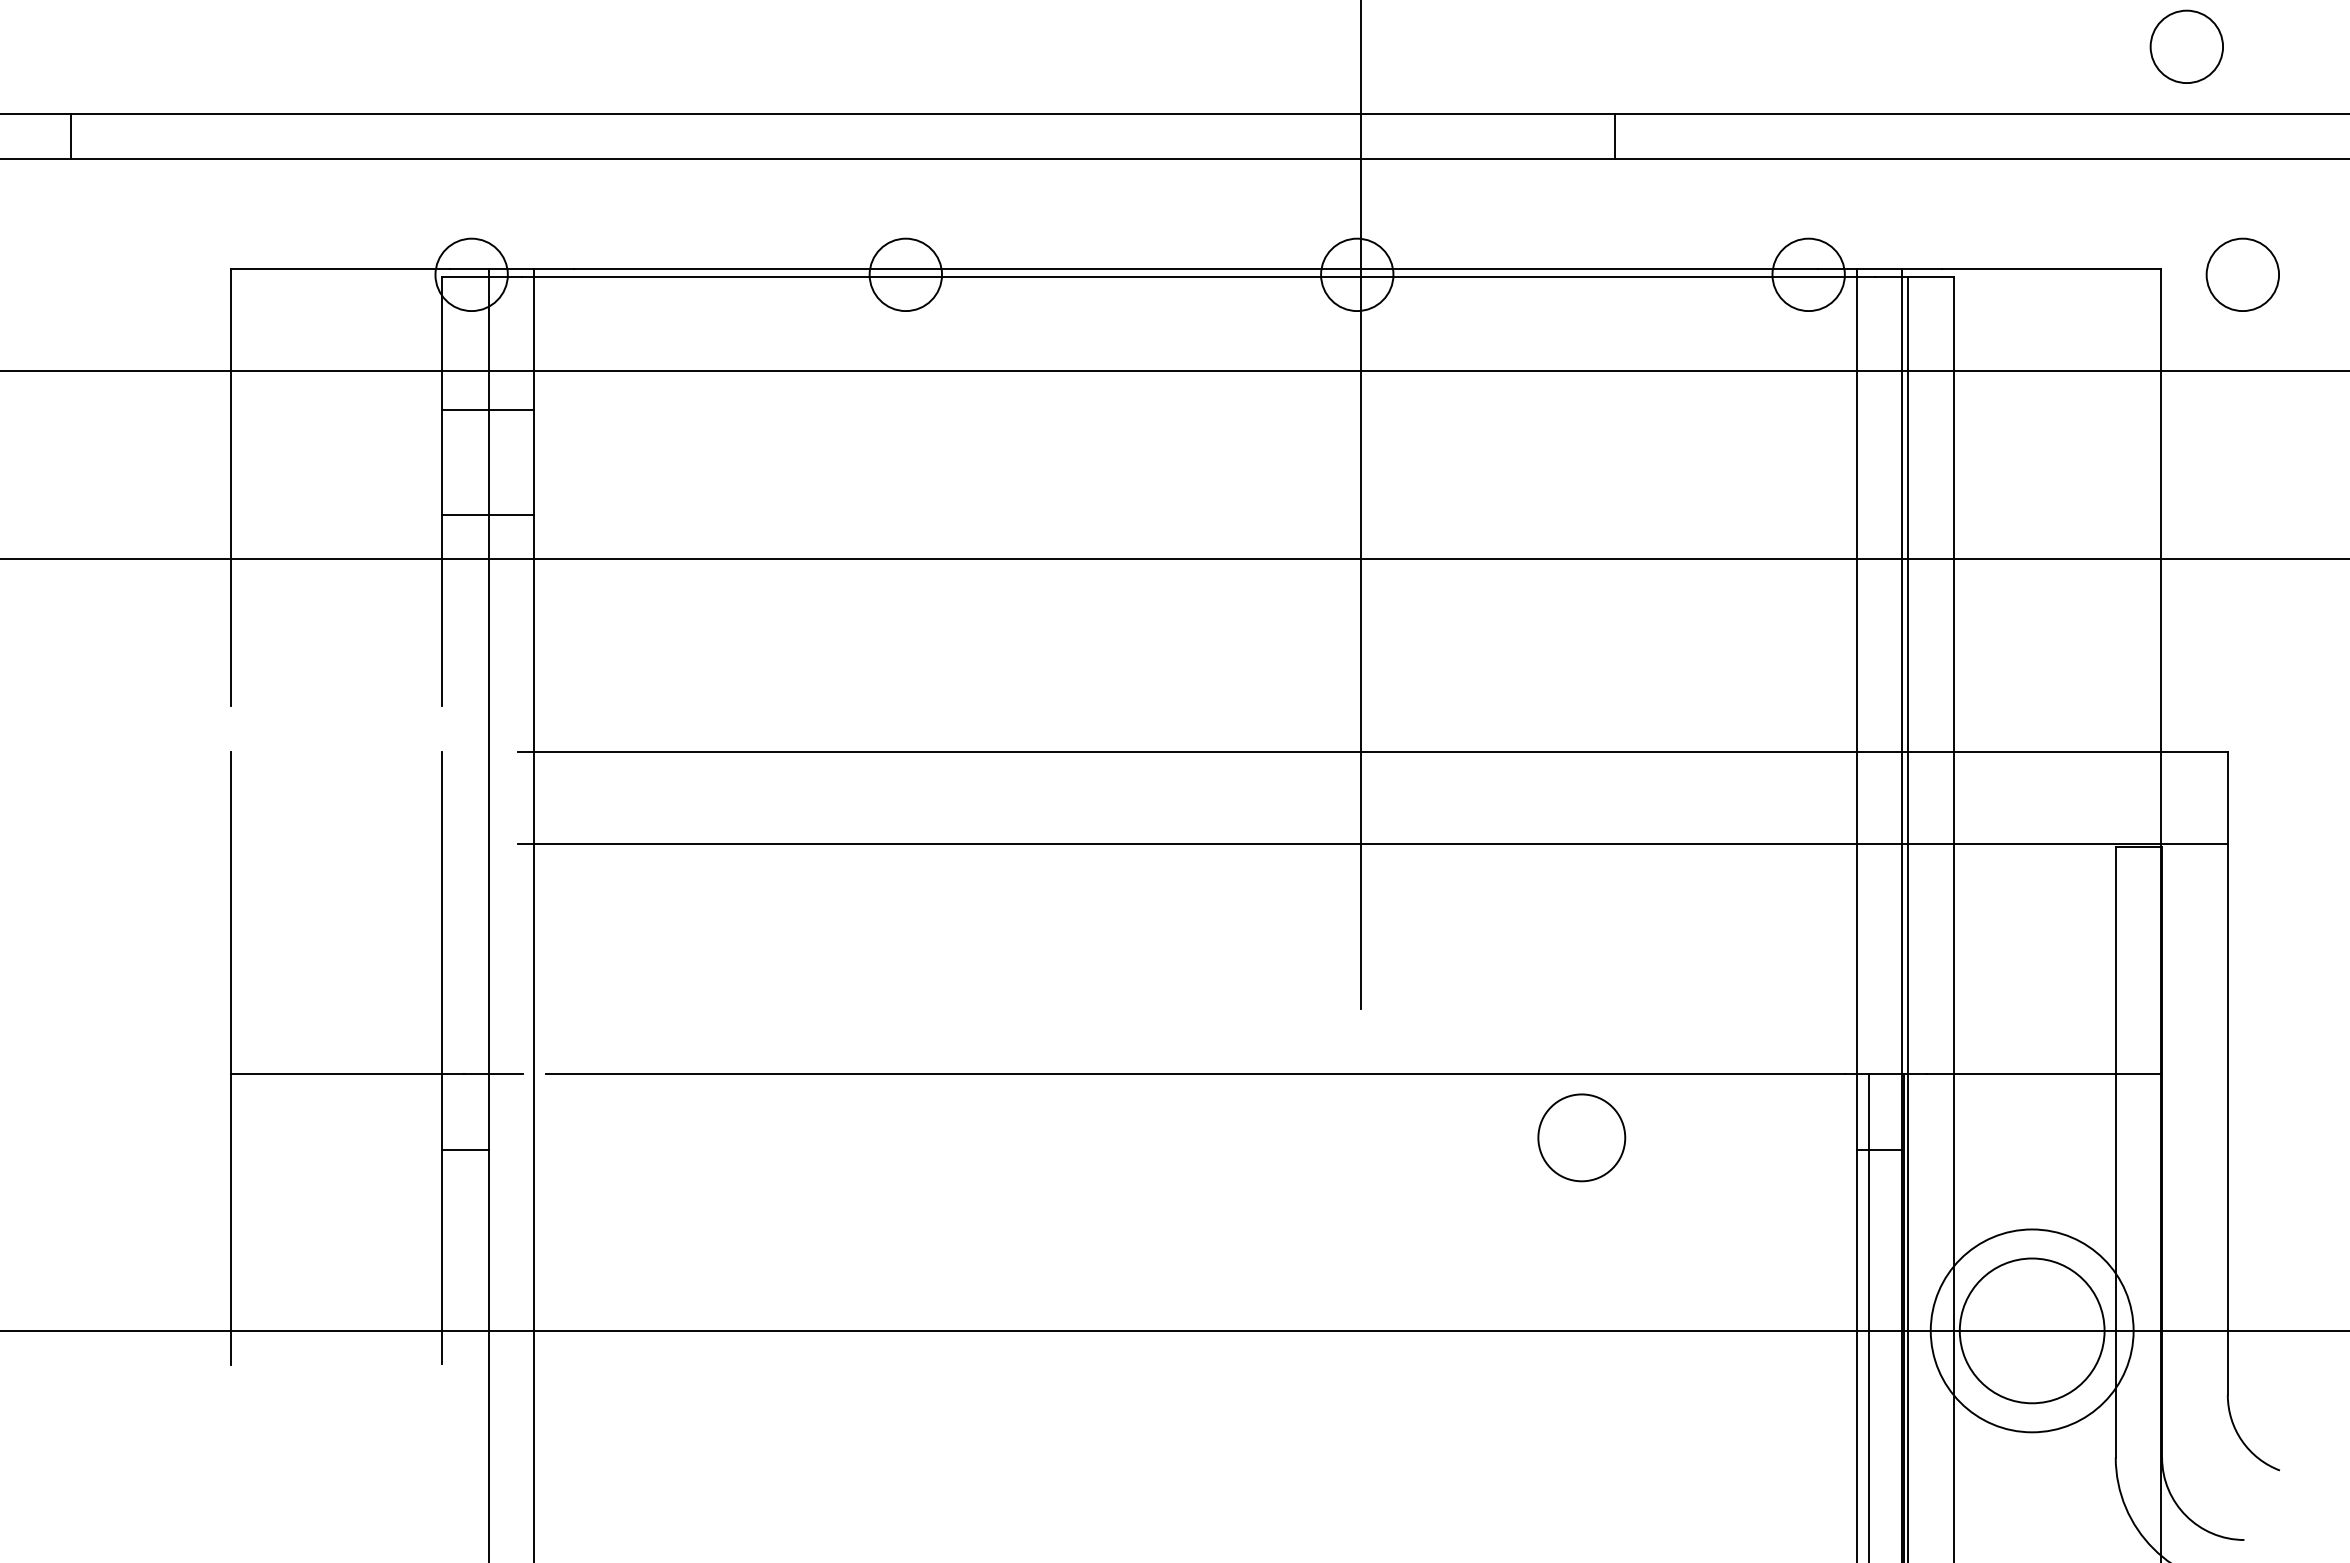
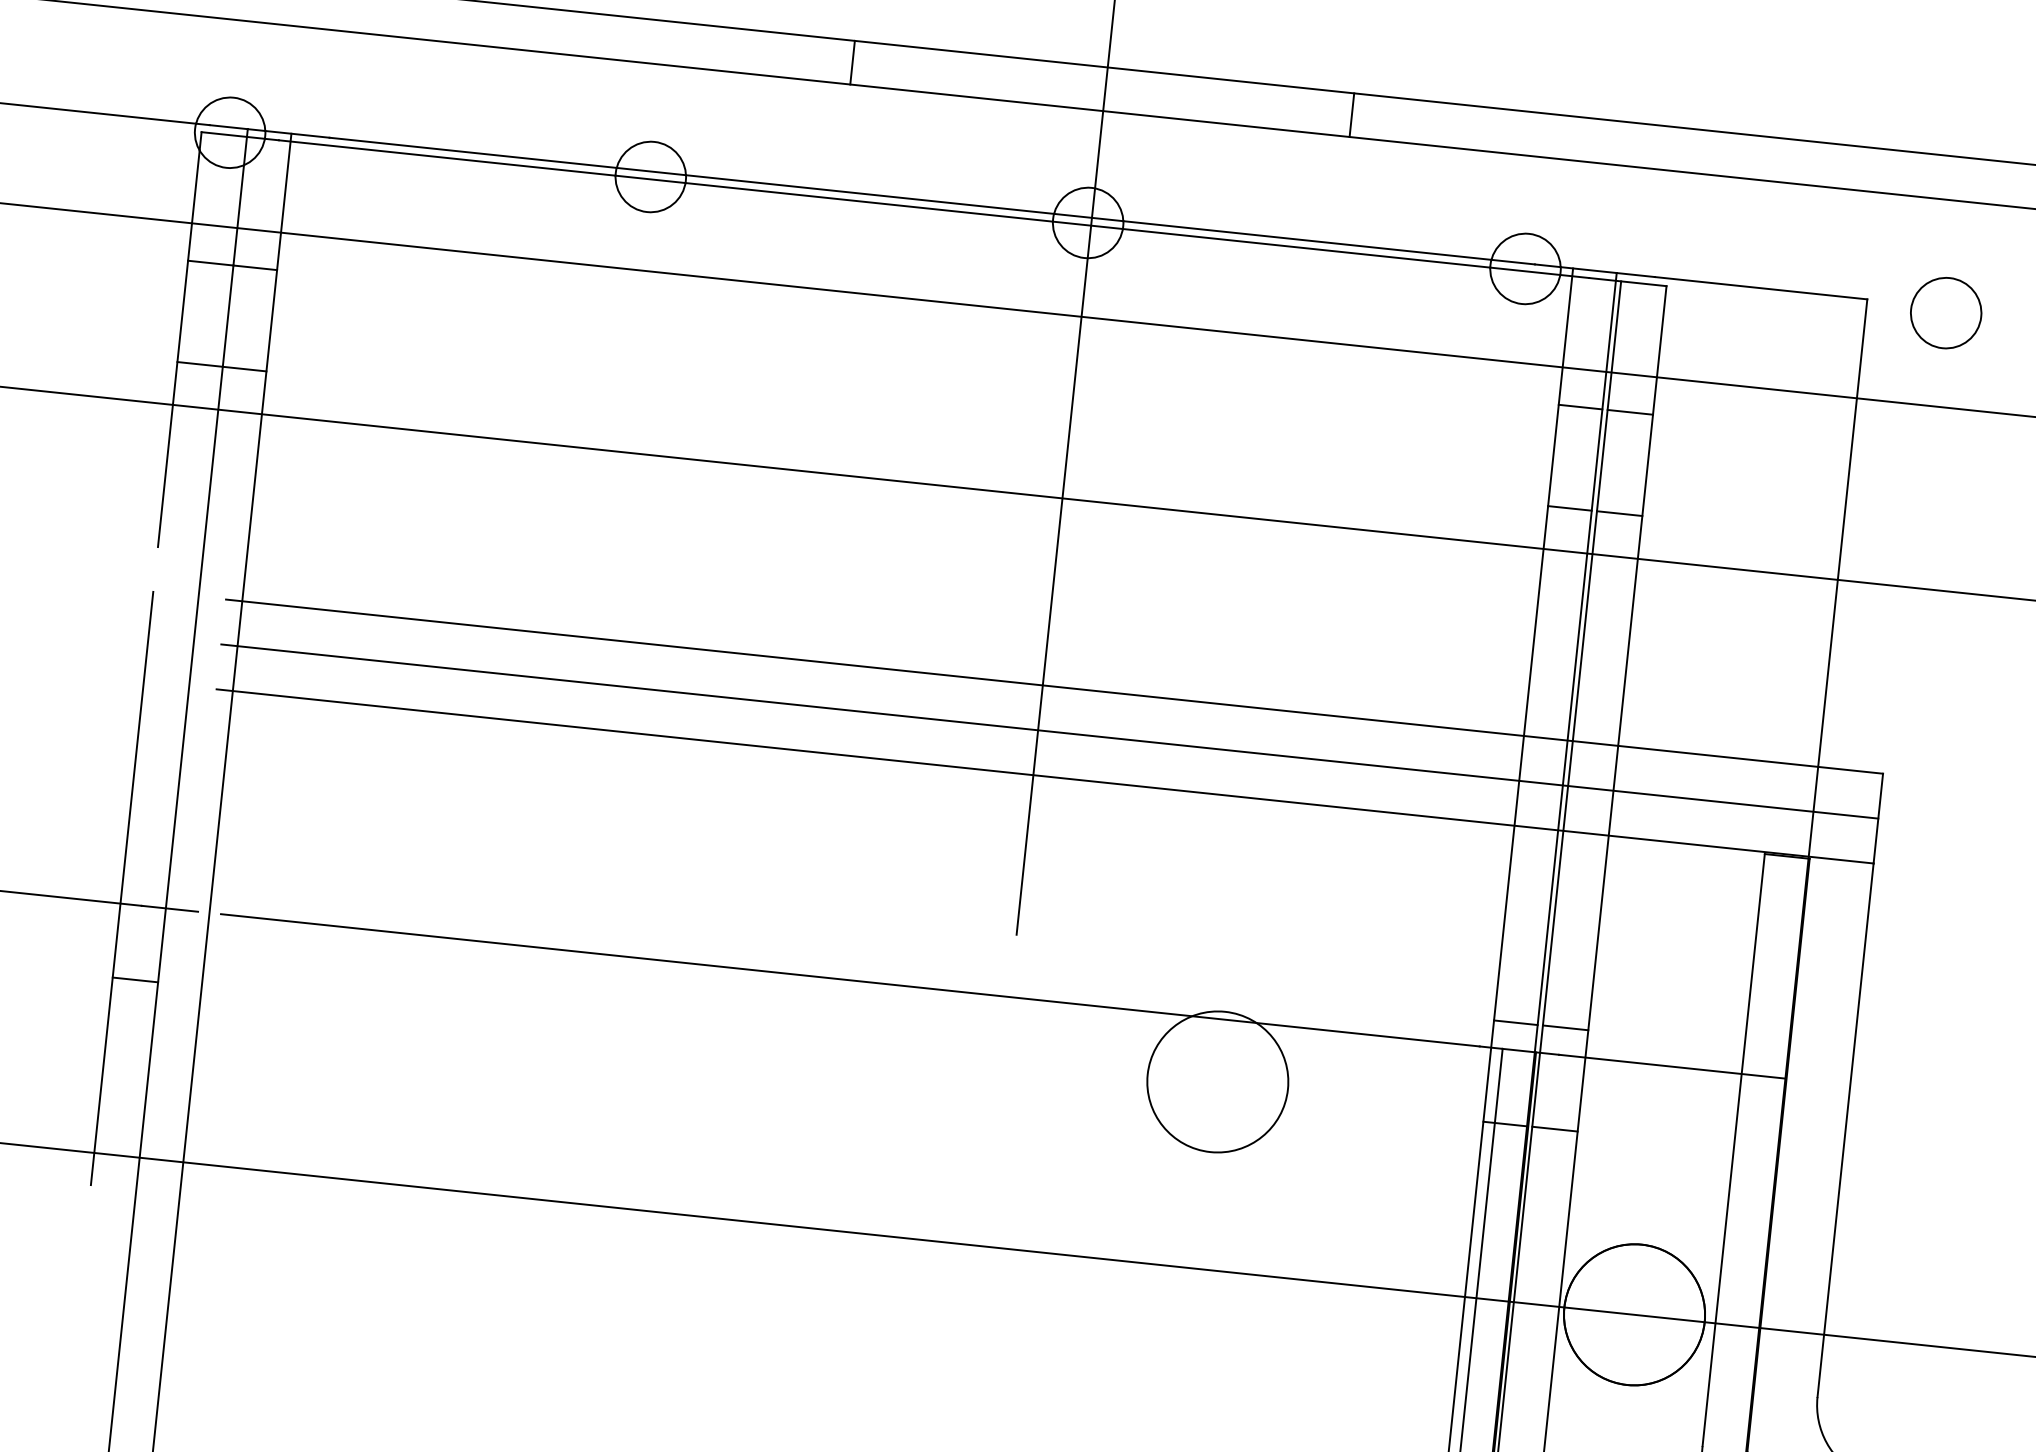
circle: (2186, 46) -> (1914, 86), removed
line: (1099, 136) -> (852, 62), added
line: (1879, 410) -> (1580, 407), added
line: (1930, 410) -> (1629, 412), added
line: (1879, 514) -> (1569, 508), added
line: (1930, 514) -> (1619, 513), added
line: (1372, 798) -> (1049, 731), added
line: (1879, 1045) -> (1515, 1022), added
line: (1930, 1045) -> (1565, 1027), added
circle: (1581, 1137) -> (1217, 1081), size x1.67
line: (1930, 1149) -> (1554, 1128), added
circle: (2031, 1330) -> (1633, 1314), size x0.71

